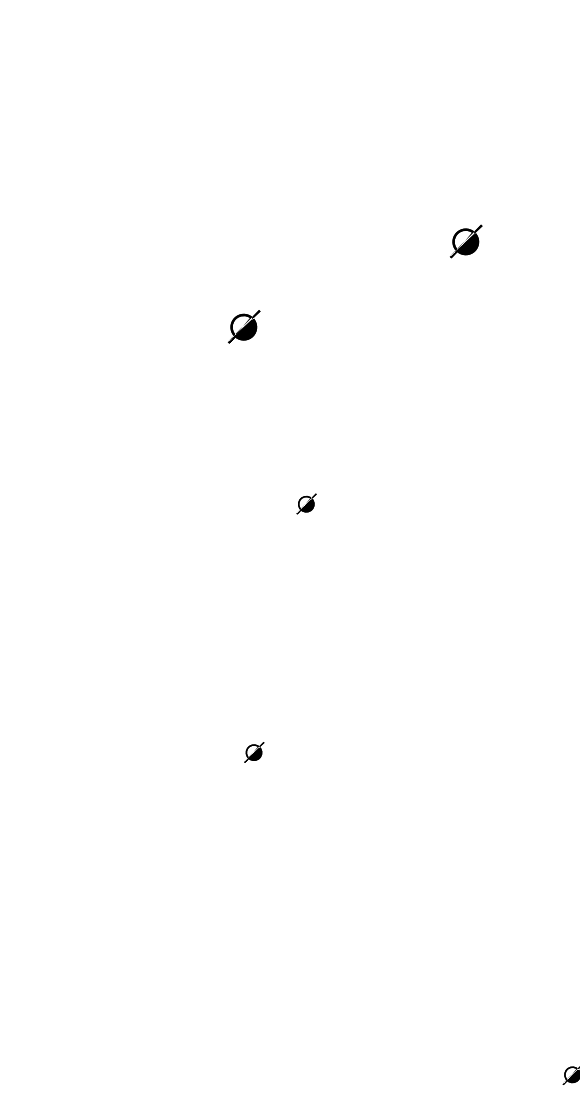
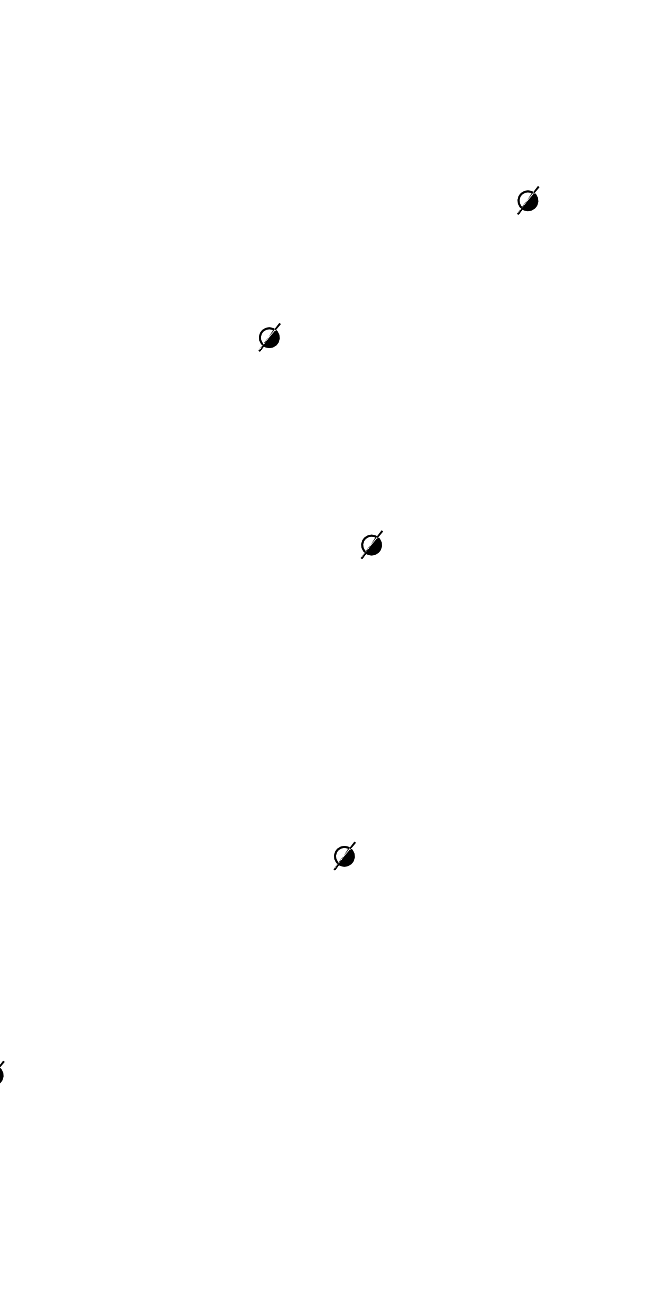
part: (466, 241) -> (528, 200), size x0.62
part: (244, 326) -> (269, 337), size x0.62

